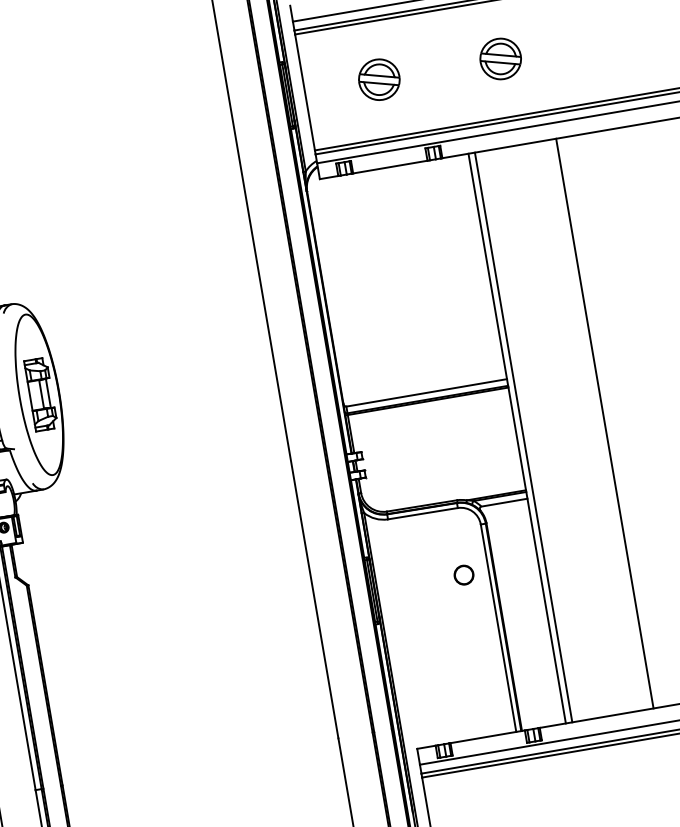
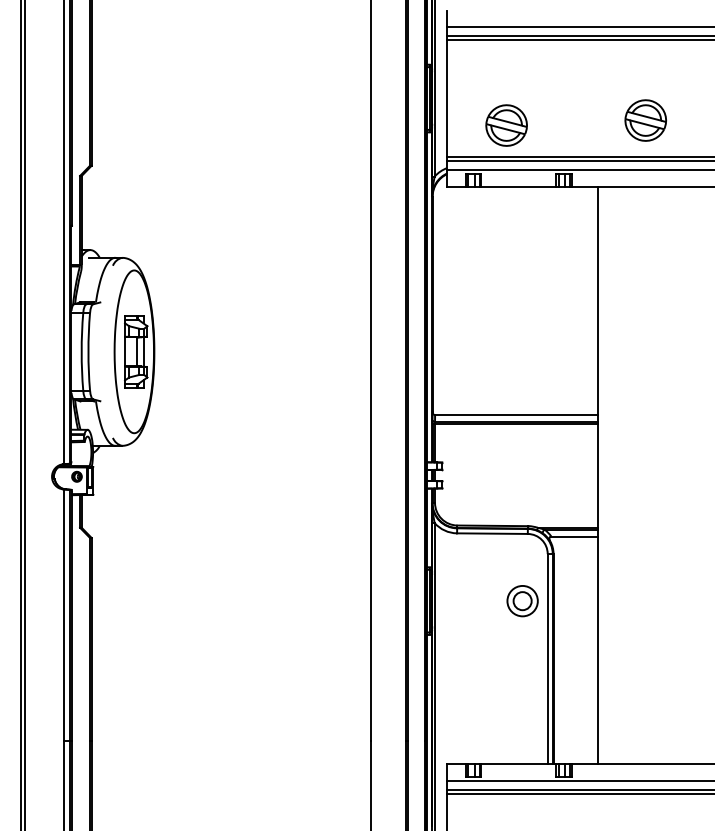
part: (500, 58) -> (645, 120), moved
part: (379, 79) -> (506, 125), moved
line: (604, 423) -> (686, 475), removed
line: (523, 437) -> (604, 475), removed
circle: (463, 574) -> (522, 600), size x1.6

